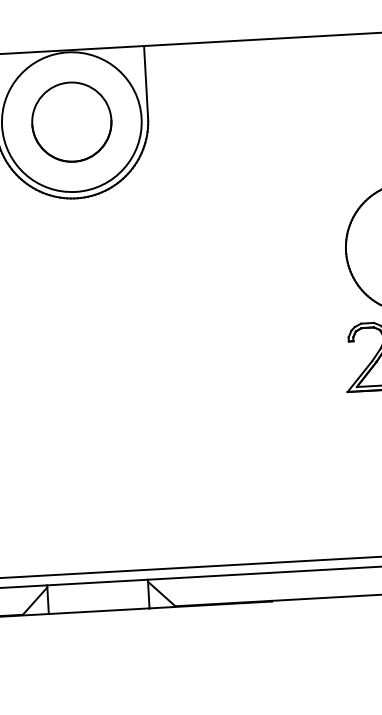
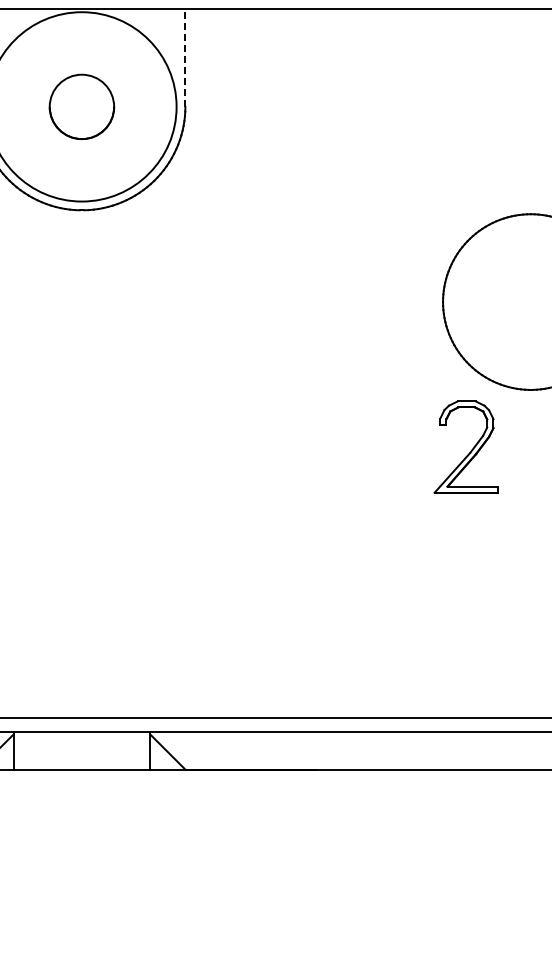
line: (146, 82) -> (185, 58), solid -> dashed
circle: (71, 121) -> (81, 106), size x0.6

